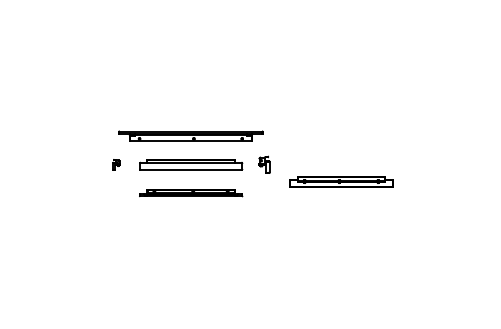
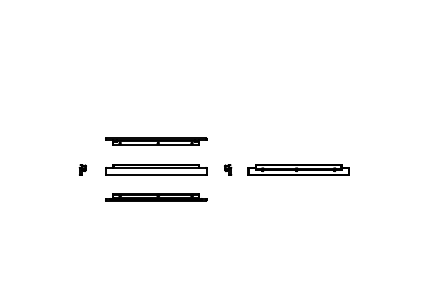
part: (191, 135) -> (156, 141), size x0.71
part: (264, 164) -> (228, 169), size x0.62
part: (341, 181) -> (298, 169), moved

